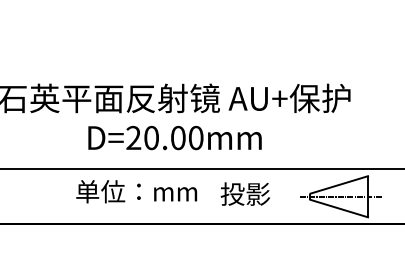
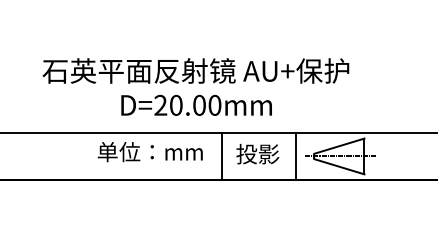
text: (135, 192) -> (149, 152), moved
line: (203, 196) -> (221, 156), added
line: (289, 196) -> (296, 156), added

